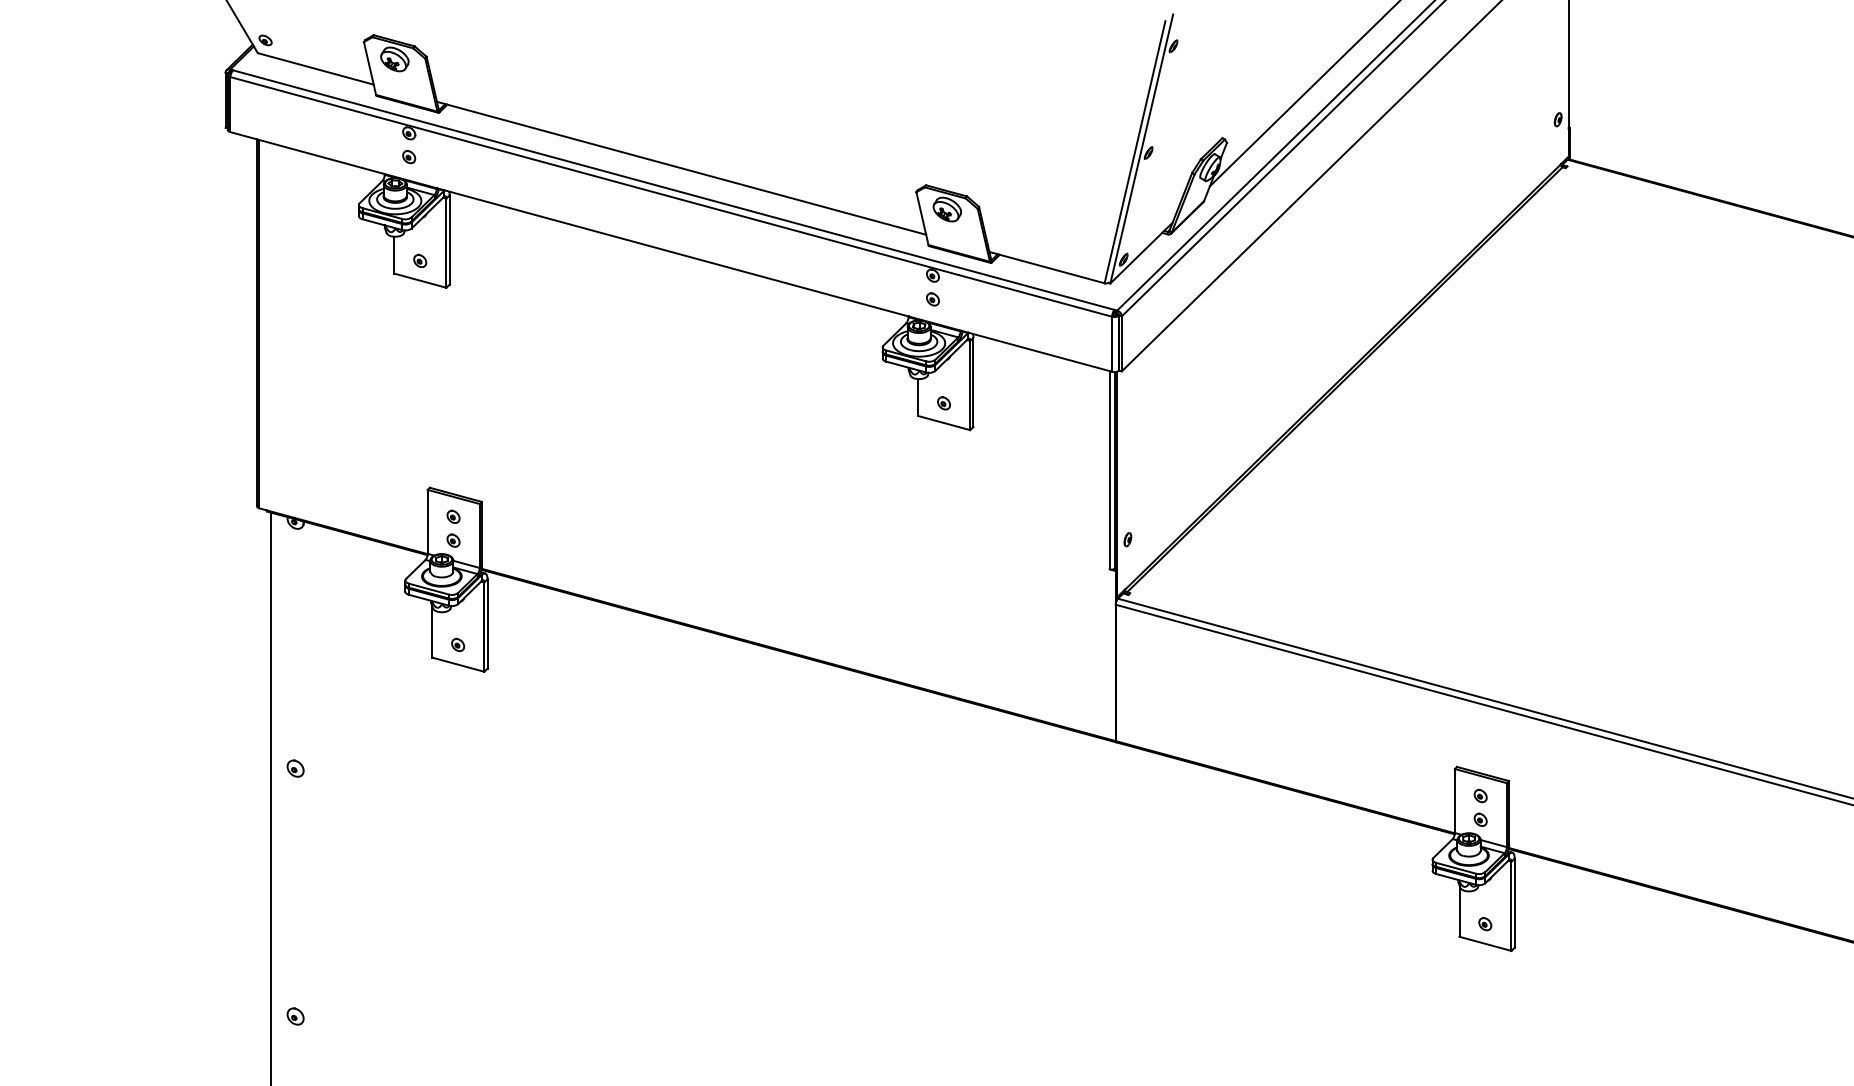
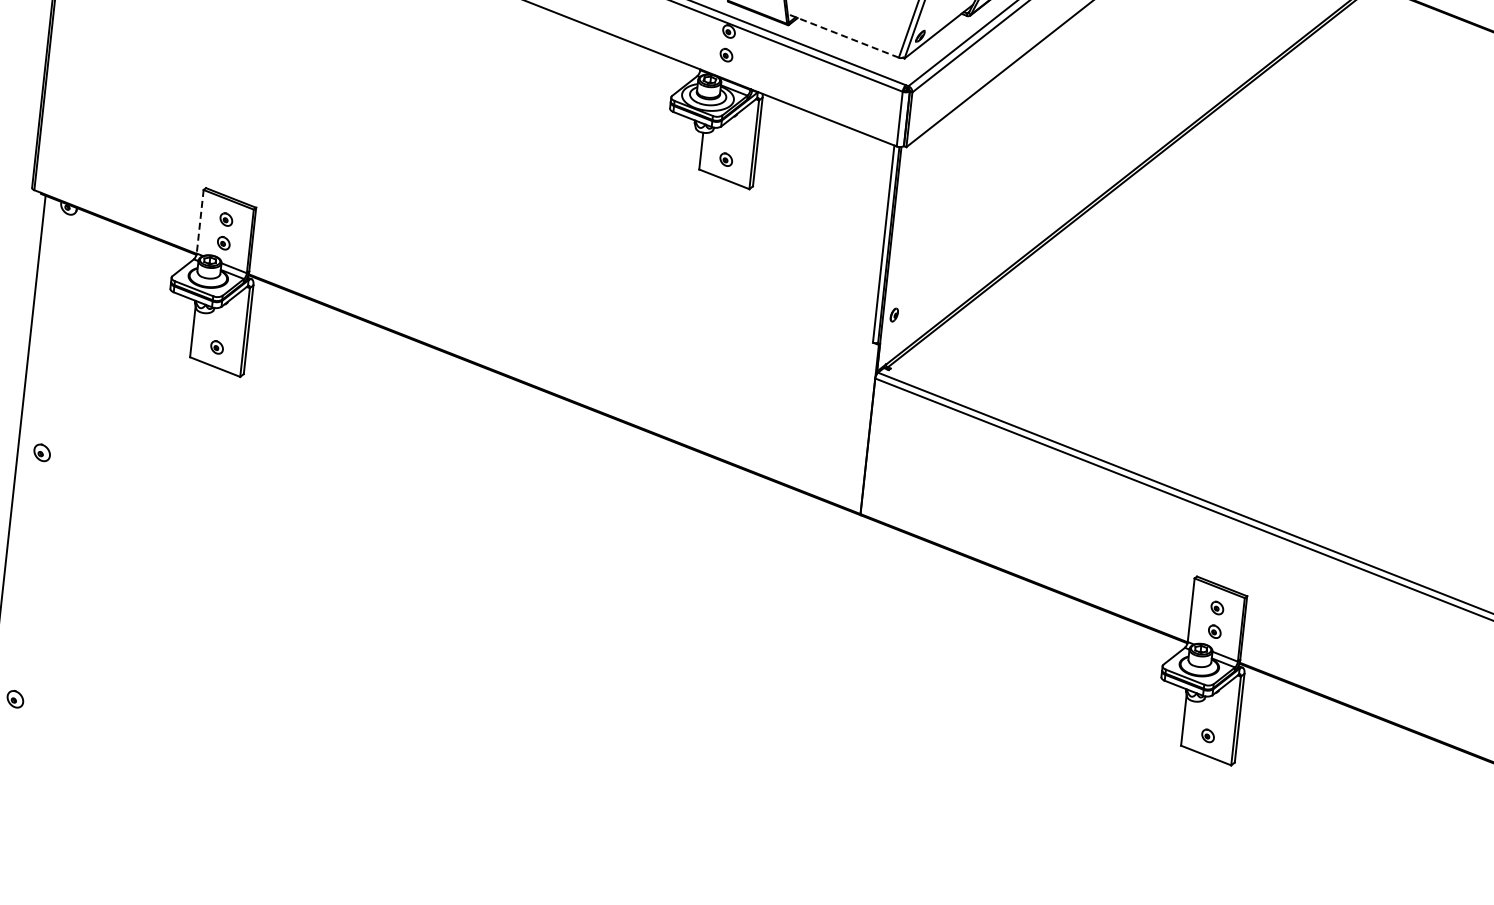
line: (1047, 267) -> (843, 35), solid -> dashed
line: (427, 521) -> (199, 221), solid -> dashed

